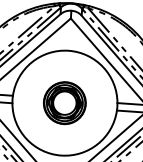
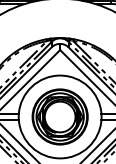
part: (64, 102) -> (59, 116), size x1.67

